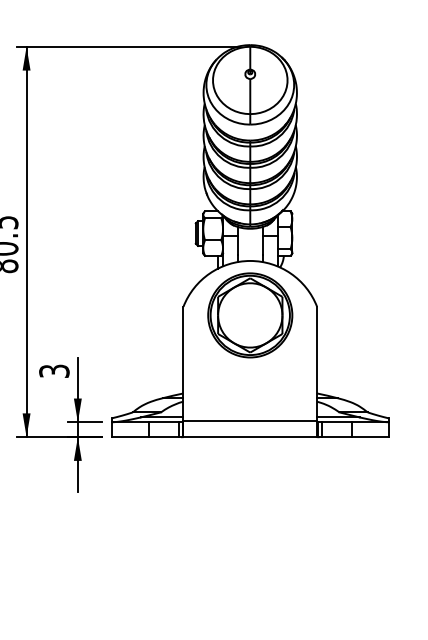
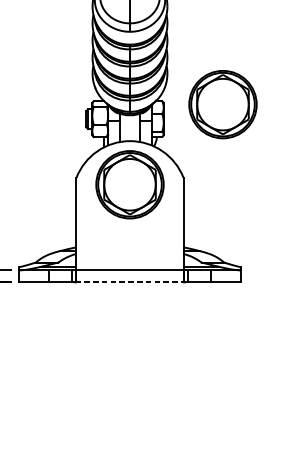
part: (366, 215) -> (223, 104), added
line: (250, 437) -> (130, 282), solid -> dashed

